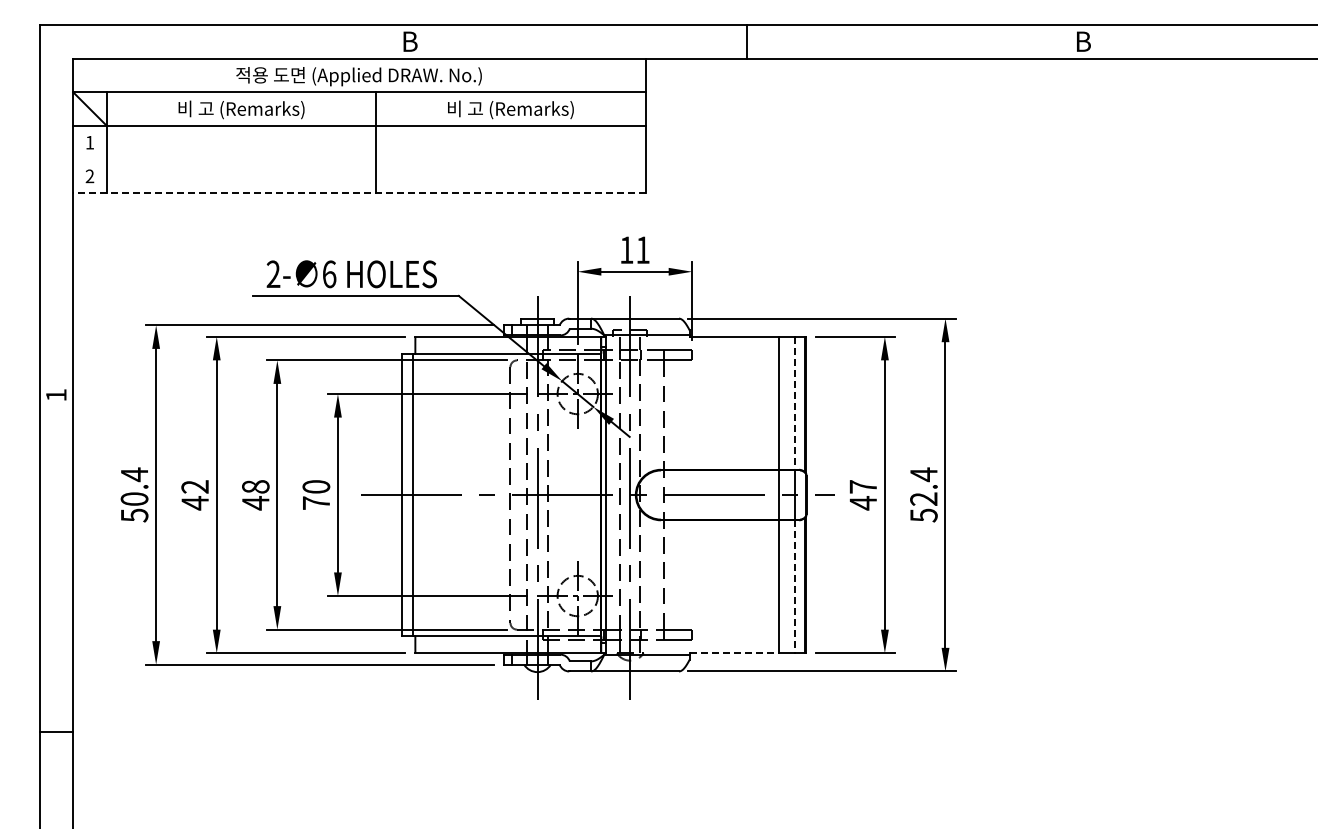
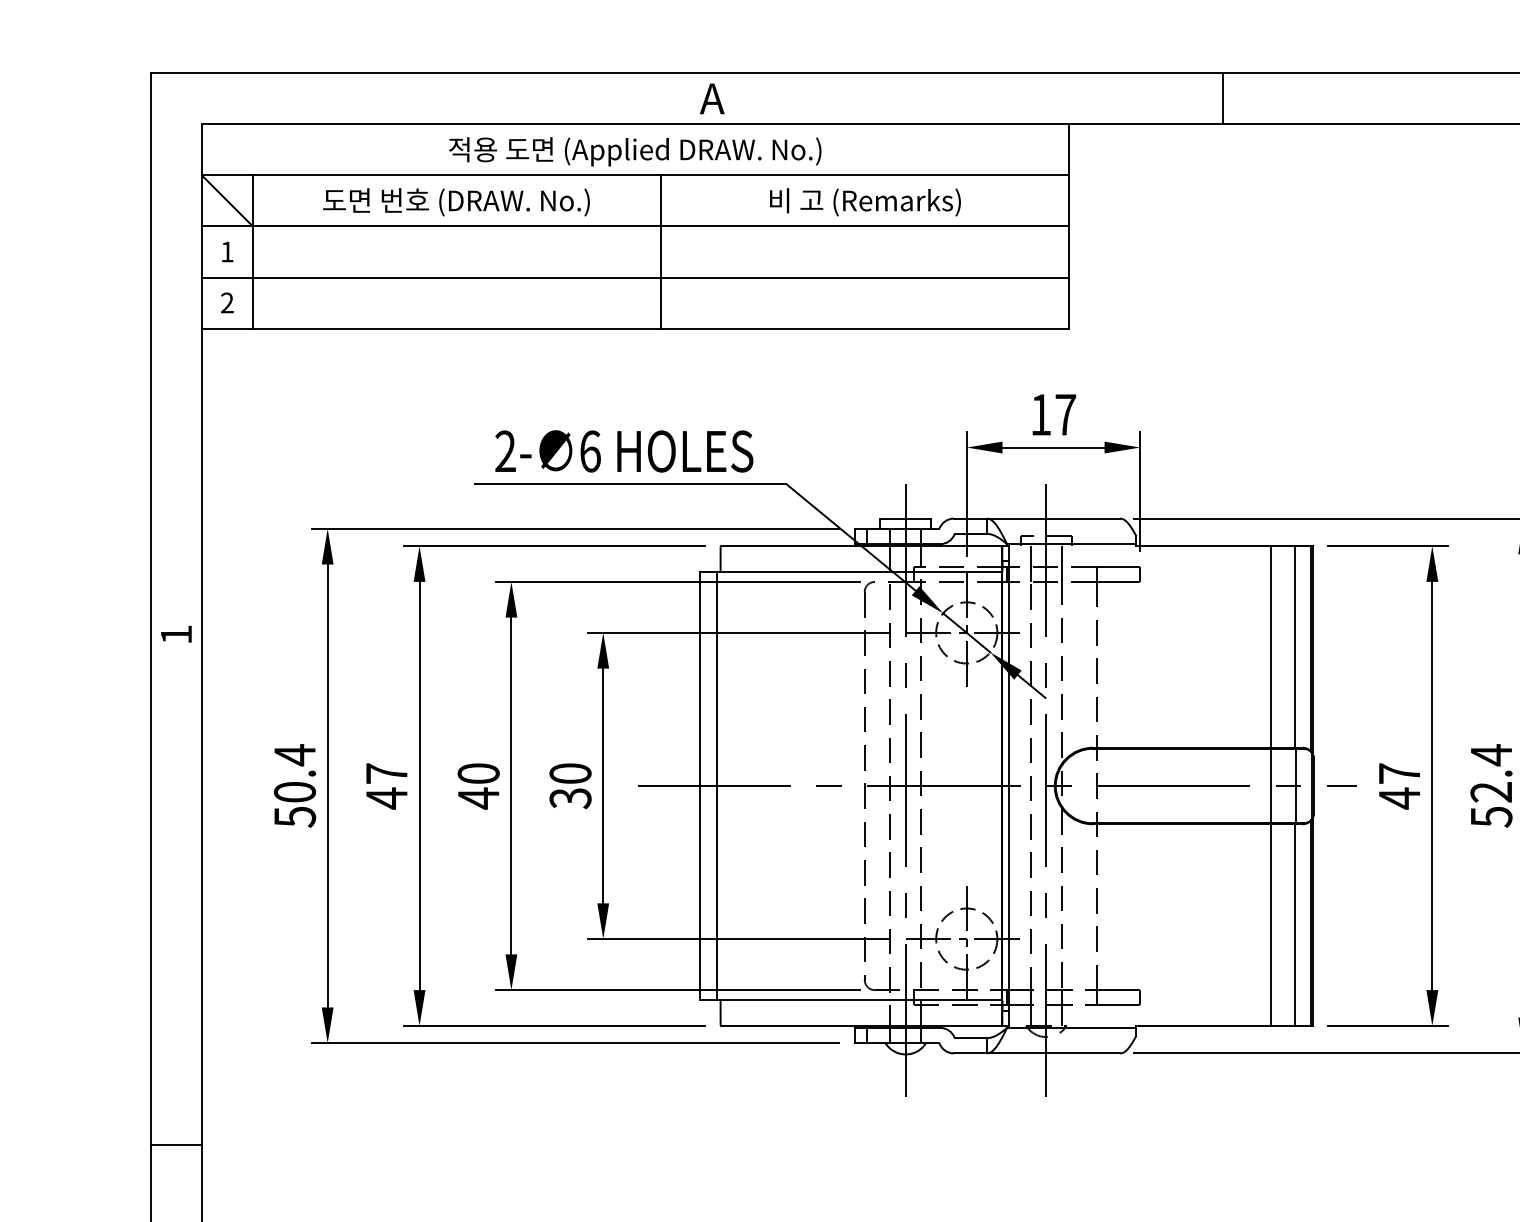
text: (409, 41) -> (711, 98), B -> A
text: (241, 109) -> (457, 201), 비 고 (Remarks) -> 도면 번호 (DRAW. No.)
line: (359, 159) -> (635, 277), added
line: (358, 193) -> (634, 328), dashed -> solid
text: (642, 249) -> (1064, 413), 11 -> 17
line: (794, 403) -> (1295, 647), dashed -> solid
text: (194, 486) -> (385, 773), 42 -> 47
text: (255, 486) -> (478, 773), 48 -> 40
text: (316, 503) -> (570, 798), 70 -> 30
line: (794, 587) -> (1295, 926), dashed -> solid
line: (734, 653) -> (1204, 1026), dashed -> solid

